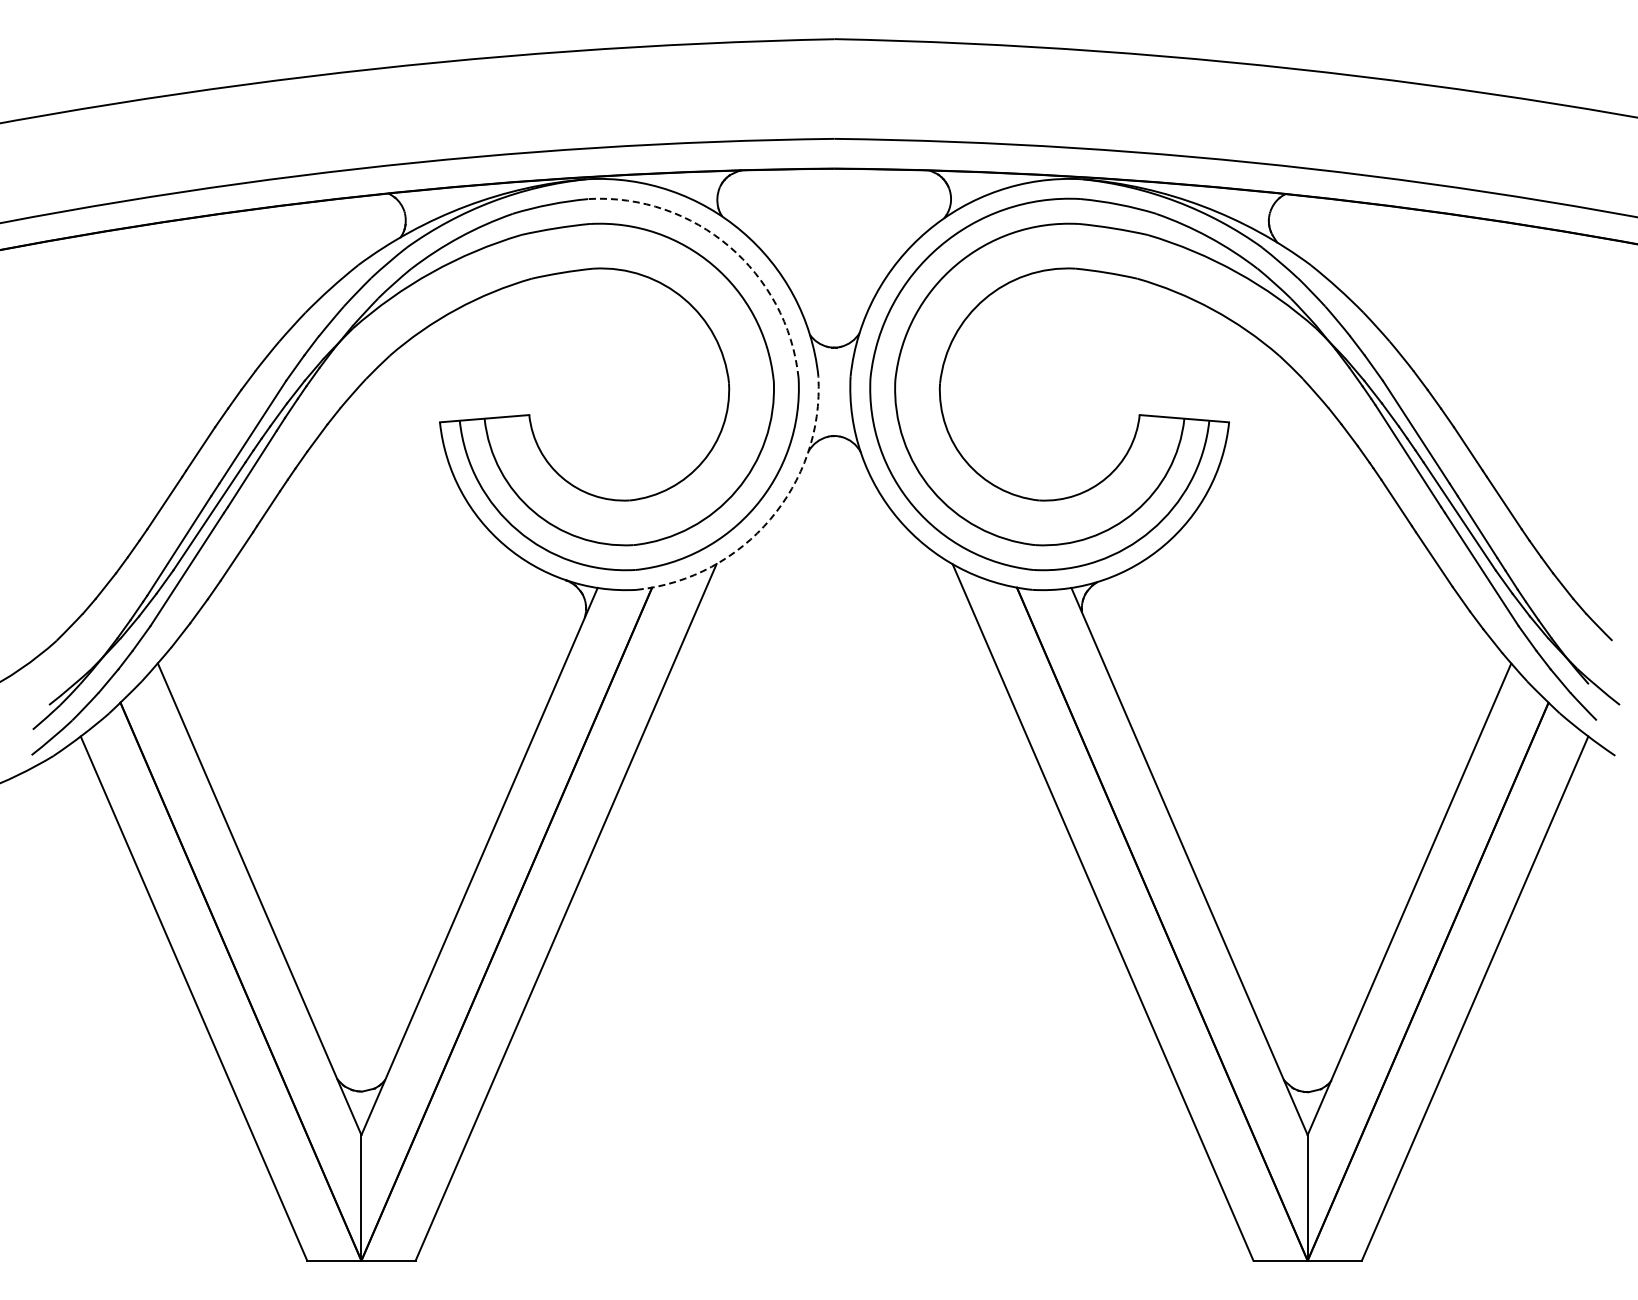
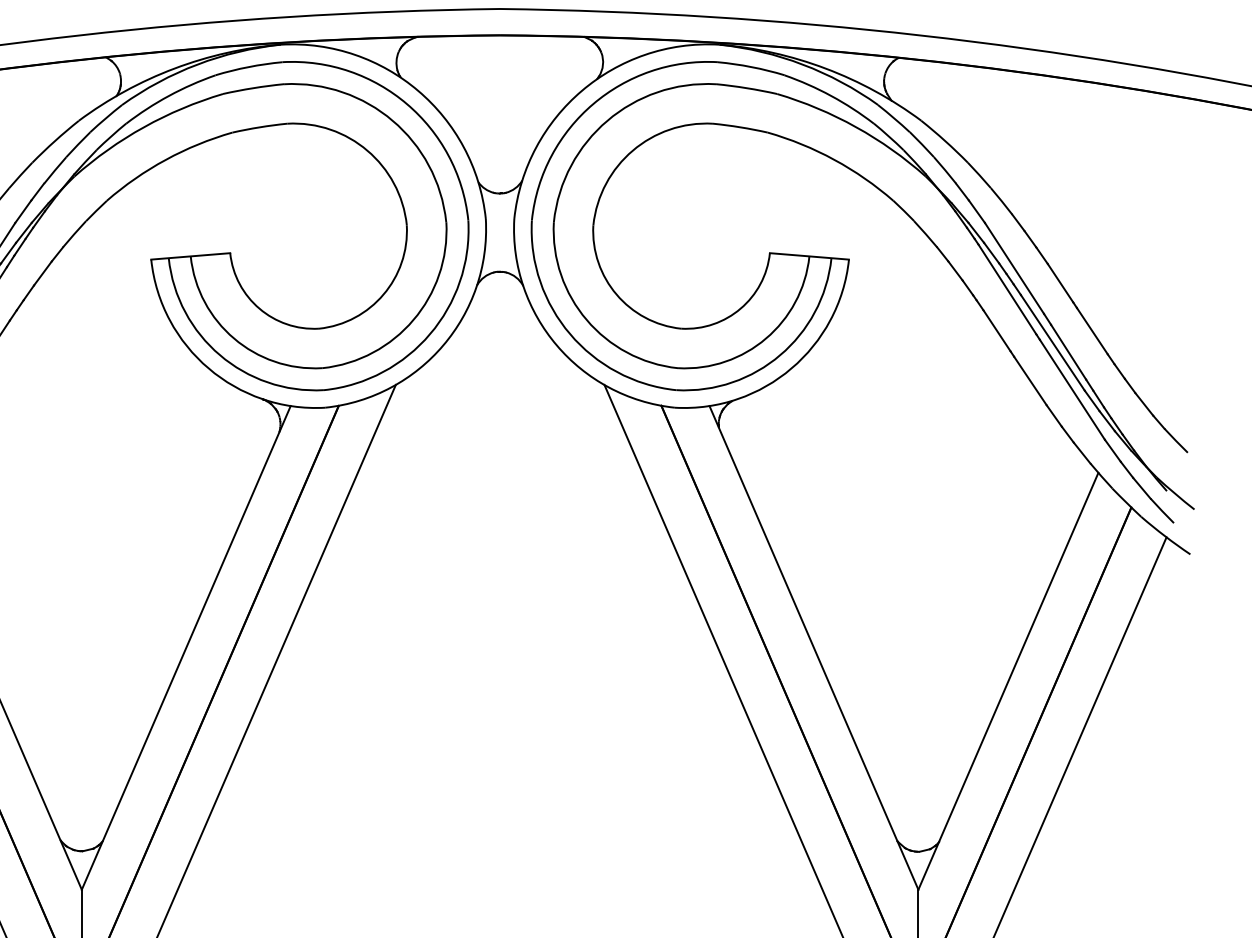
arc: (729, 246) -> (407, 104), dashed -> solid
arc: (770, 519) -> (443, 345), dashed -> solid

